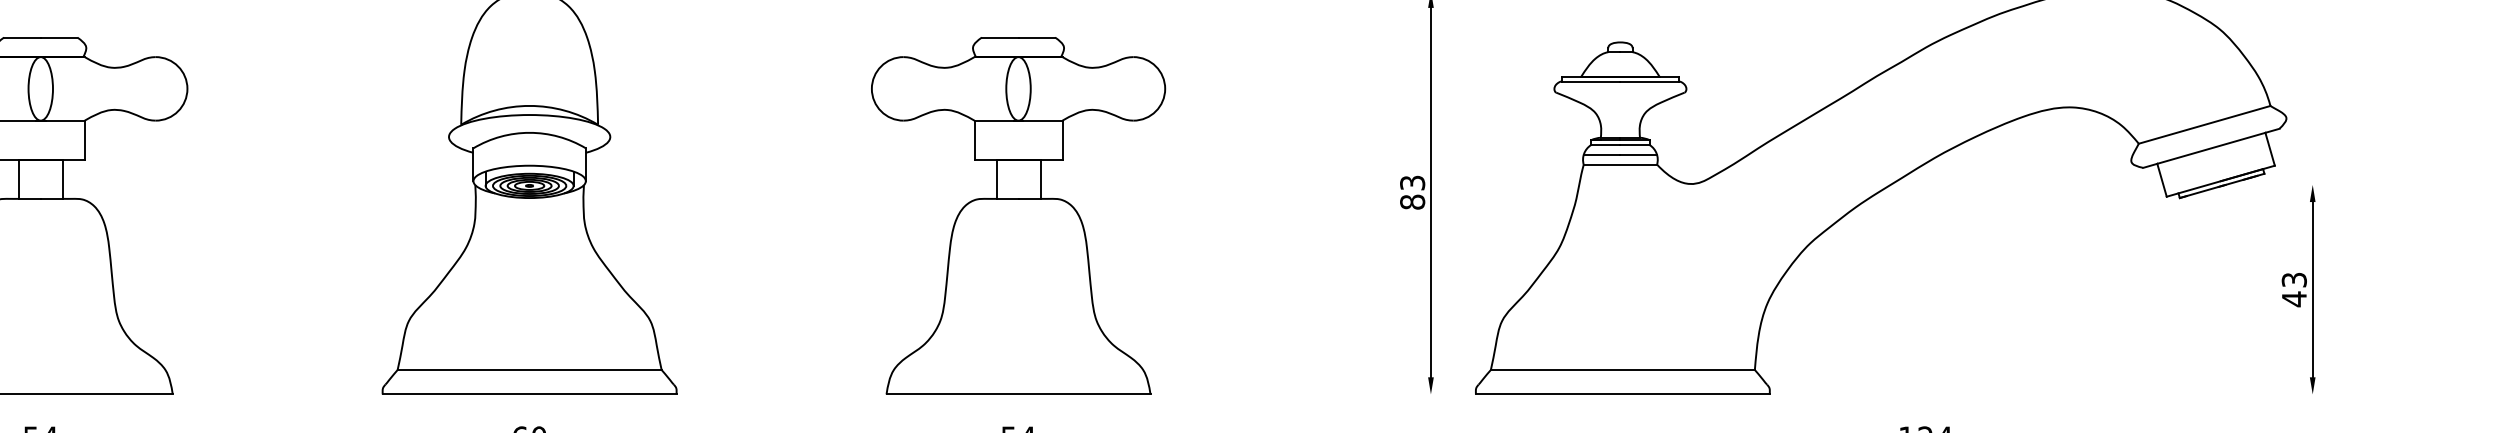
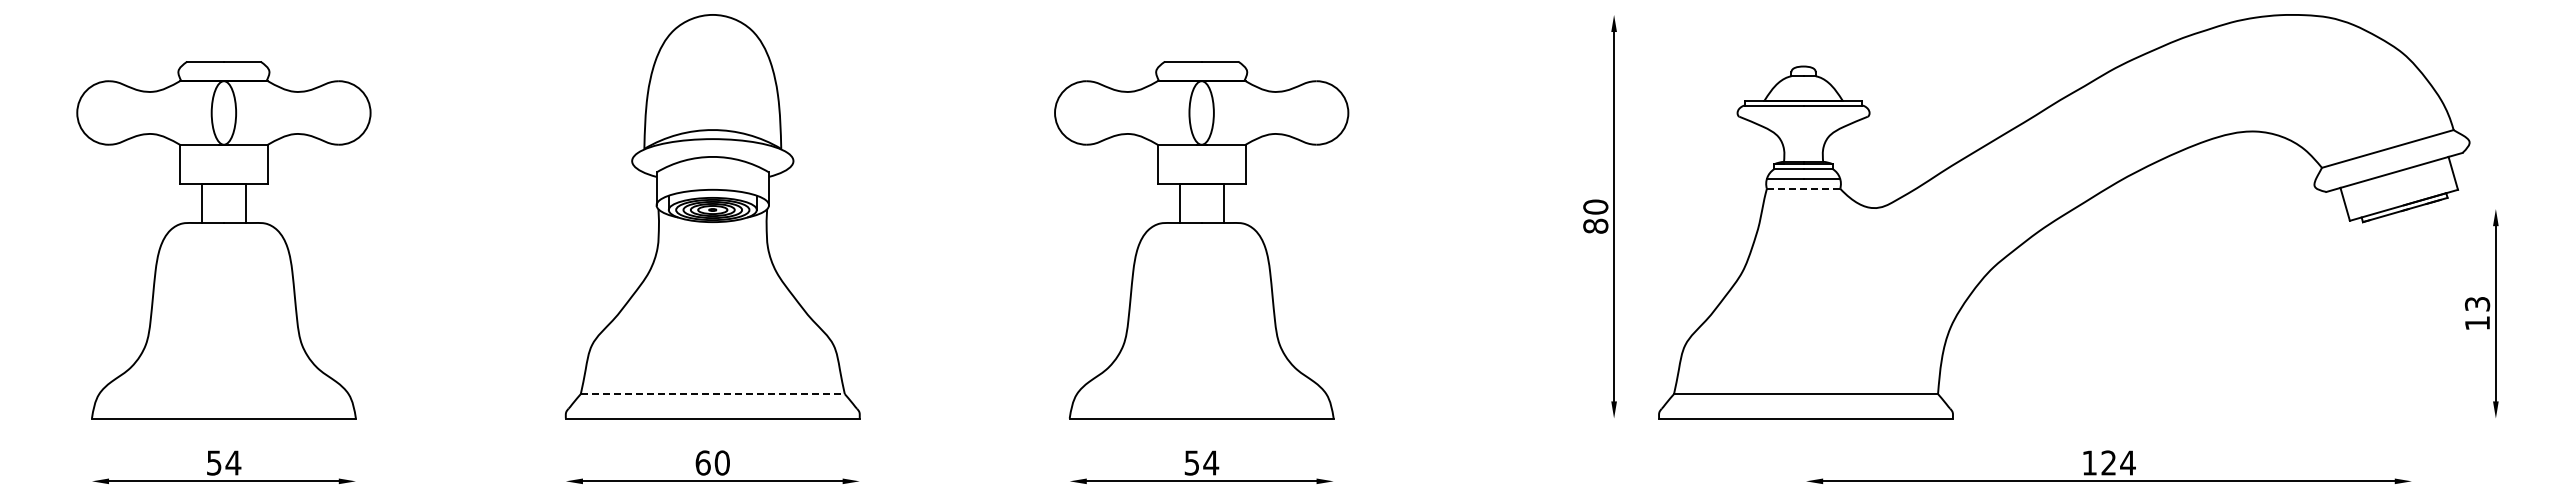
line: (1620, 164) -> (1803, 188), solid -> dashed
text: (1412, 182) -> (1595, 206), 83 -> 80
text: (2294, 299) -> (2477, 323), 43 -> 13
line: (529, 370) -> (712, 394), solid -> dashed

